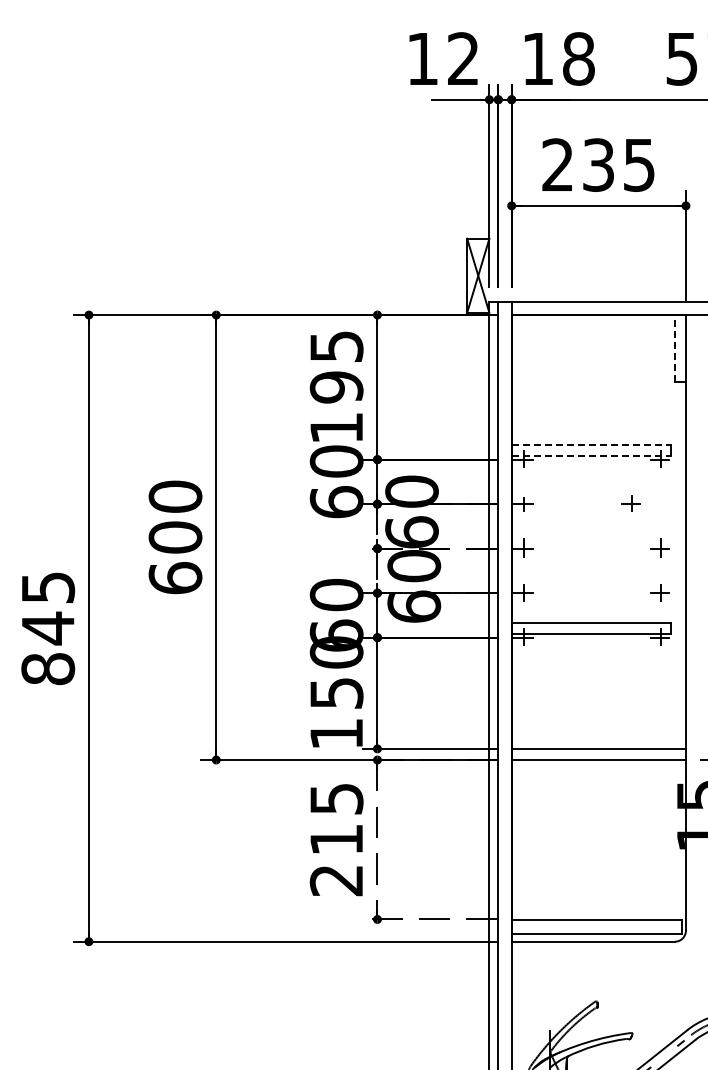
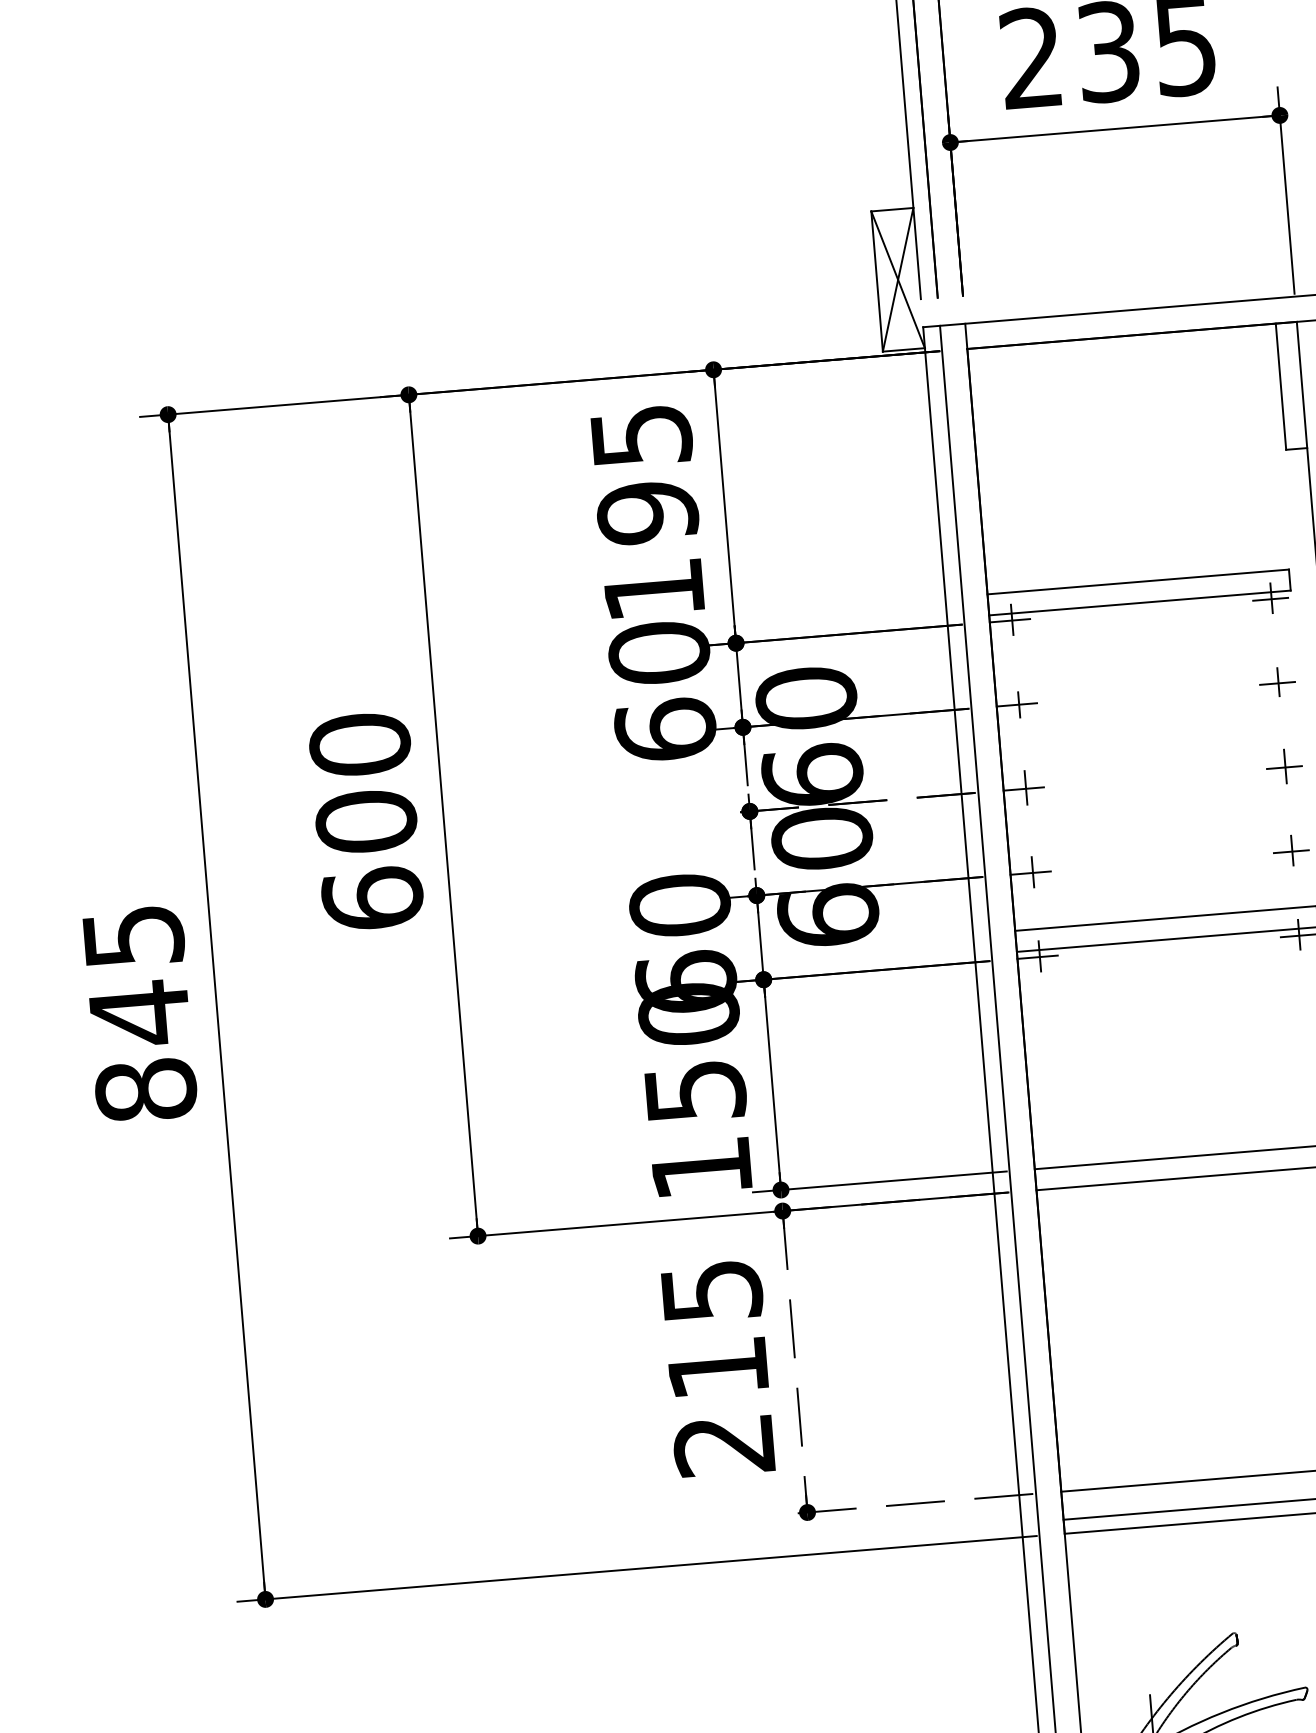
line: (674, 347) -> (1280, 384), dashed -> solid
line: (591, 444) -> (1138, 581), dashed -> solid
line: (591, 455) -> (1140, 602), dashed -> solid
part: (630, 503) -> (1276, 682), moved

